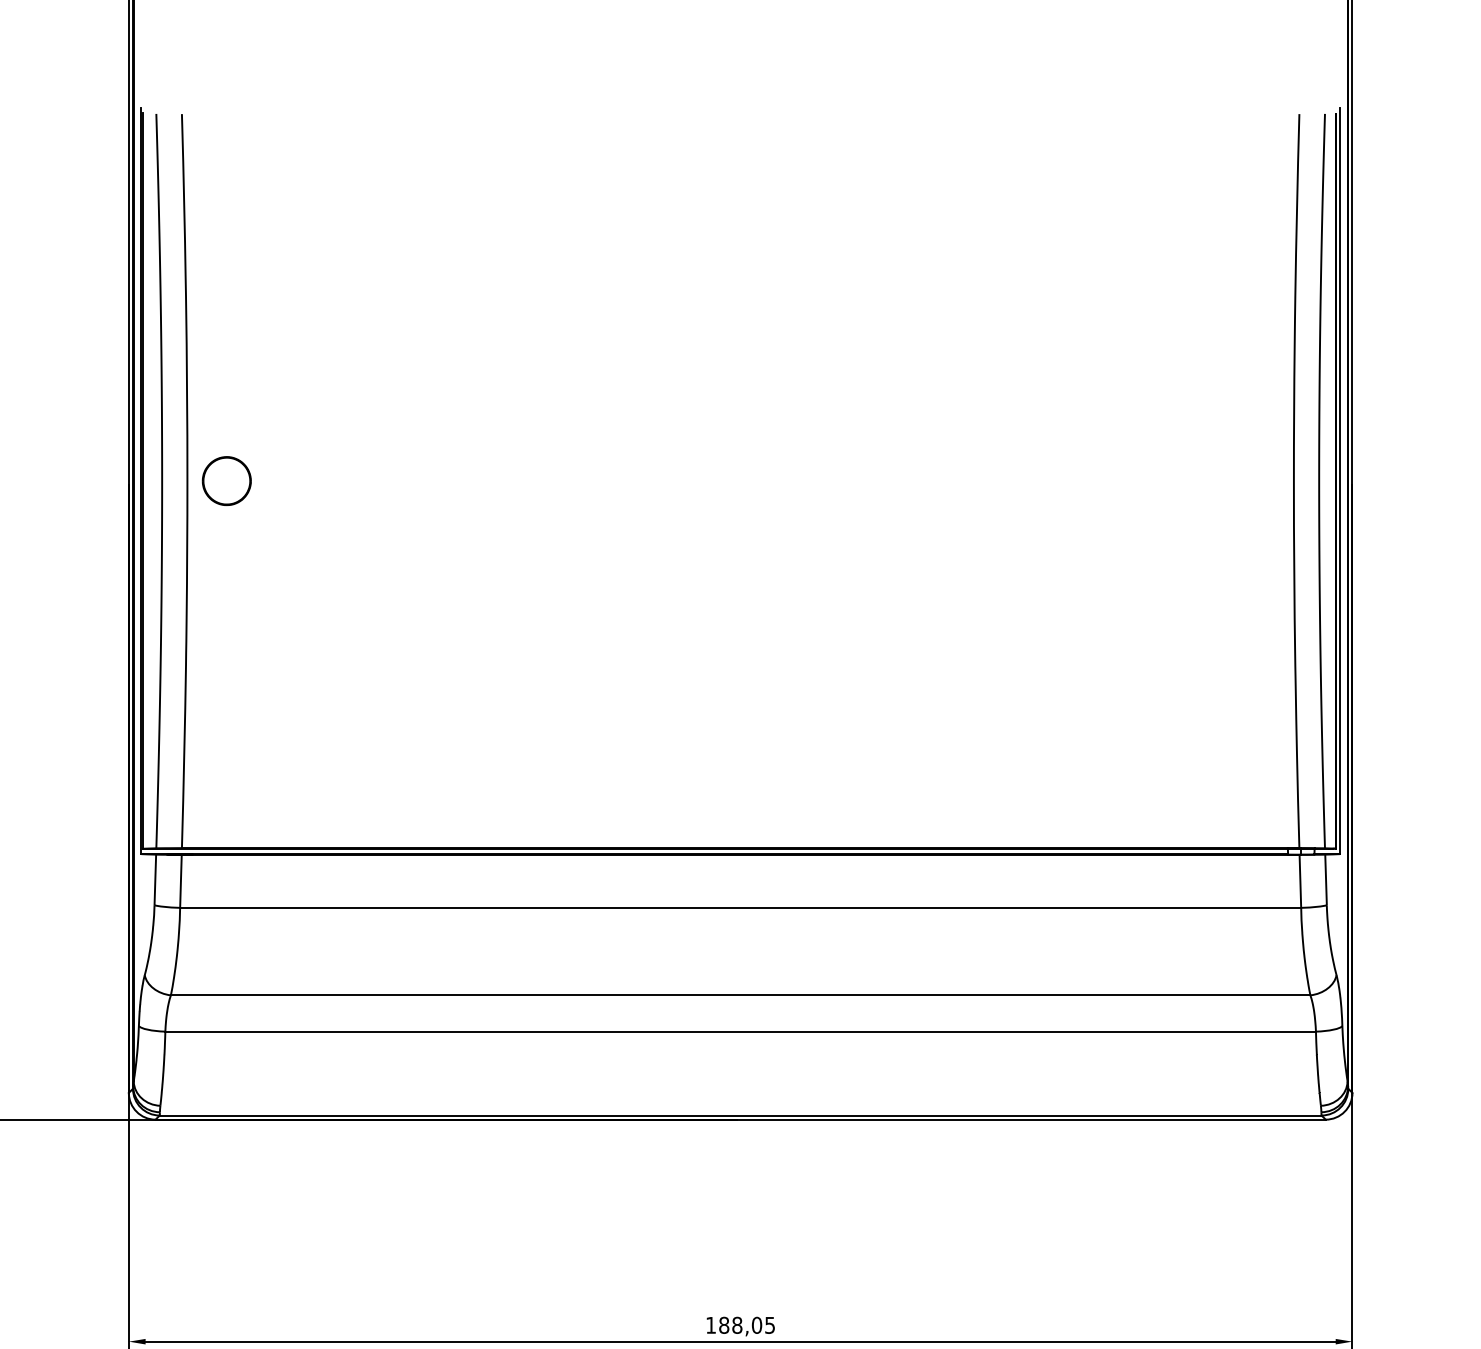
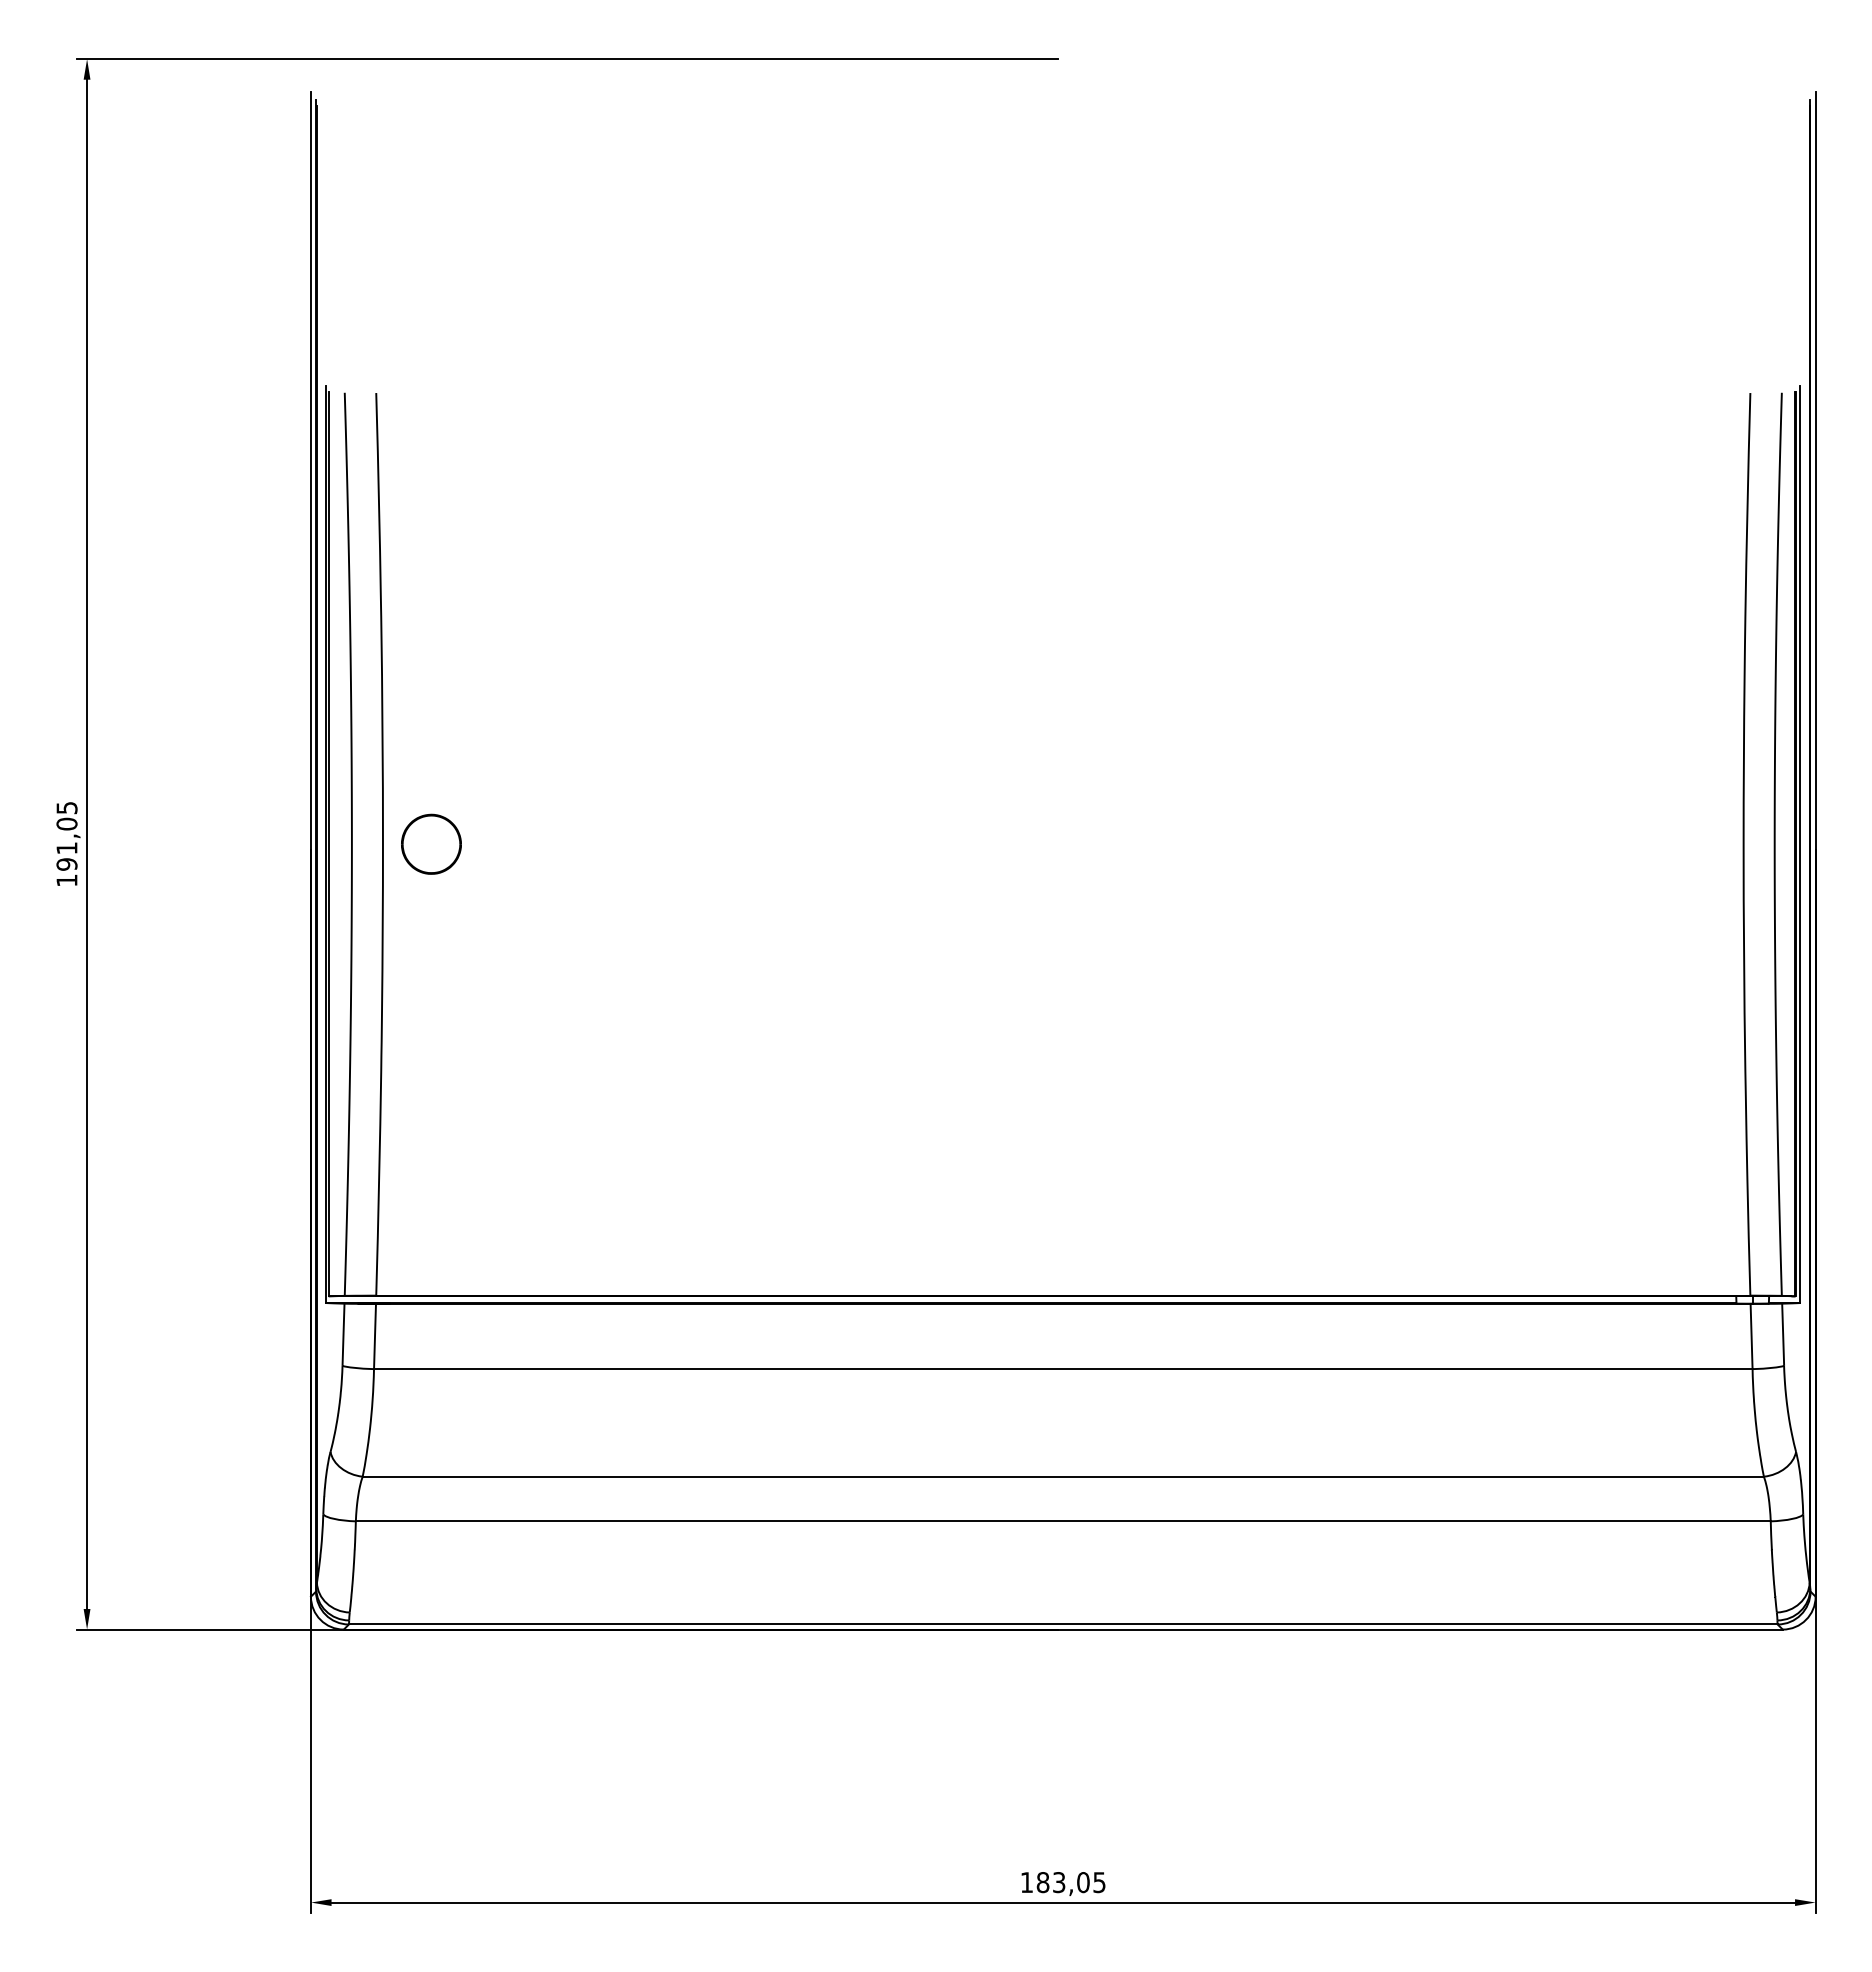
text: (737, 1325) -> (1059, 1882), 188,05 -> 183,05

